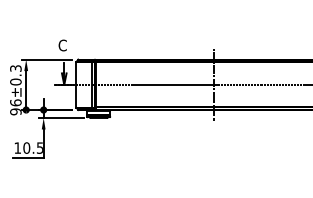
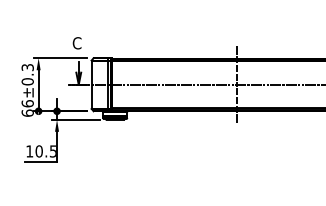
text: (15, 111) -> (27, 112), 96±0.3 -> 66±0.3

